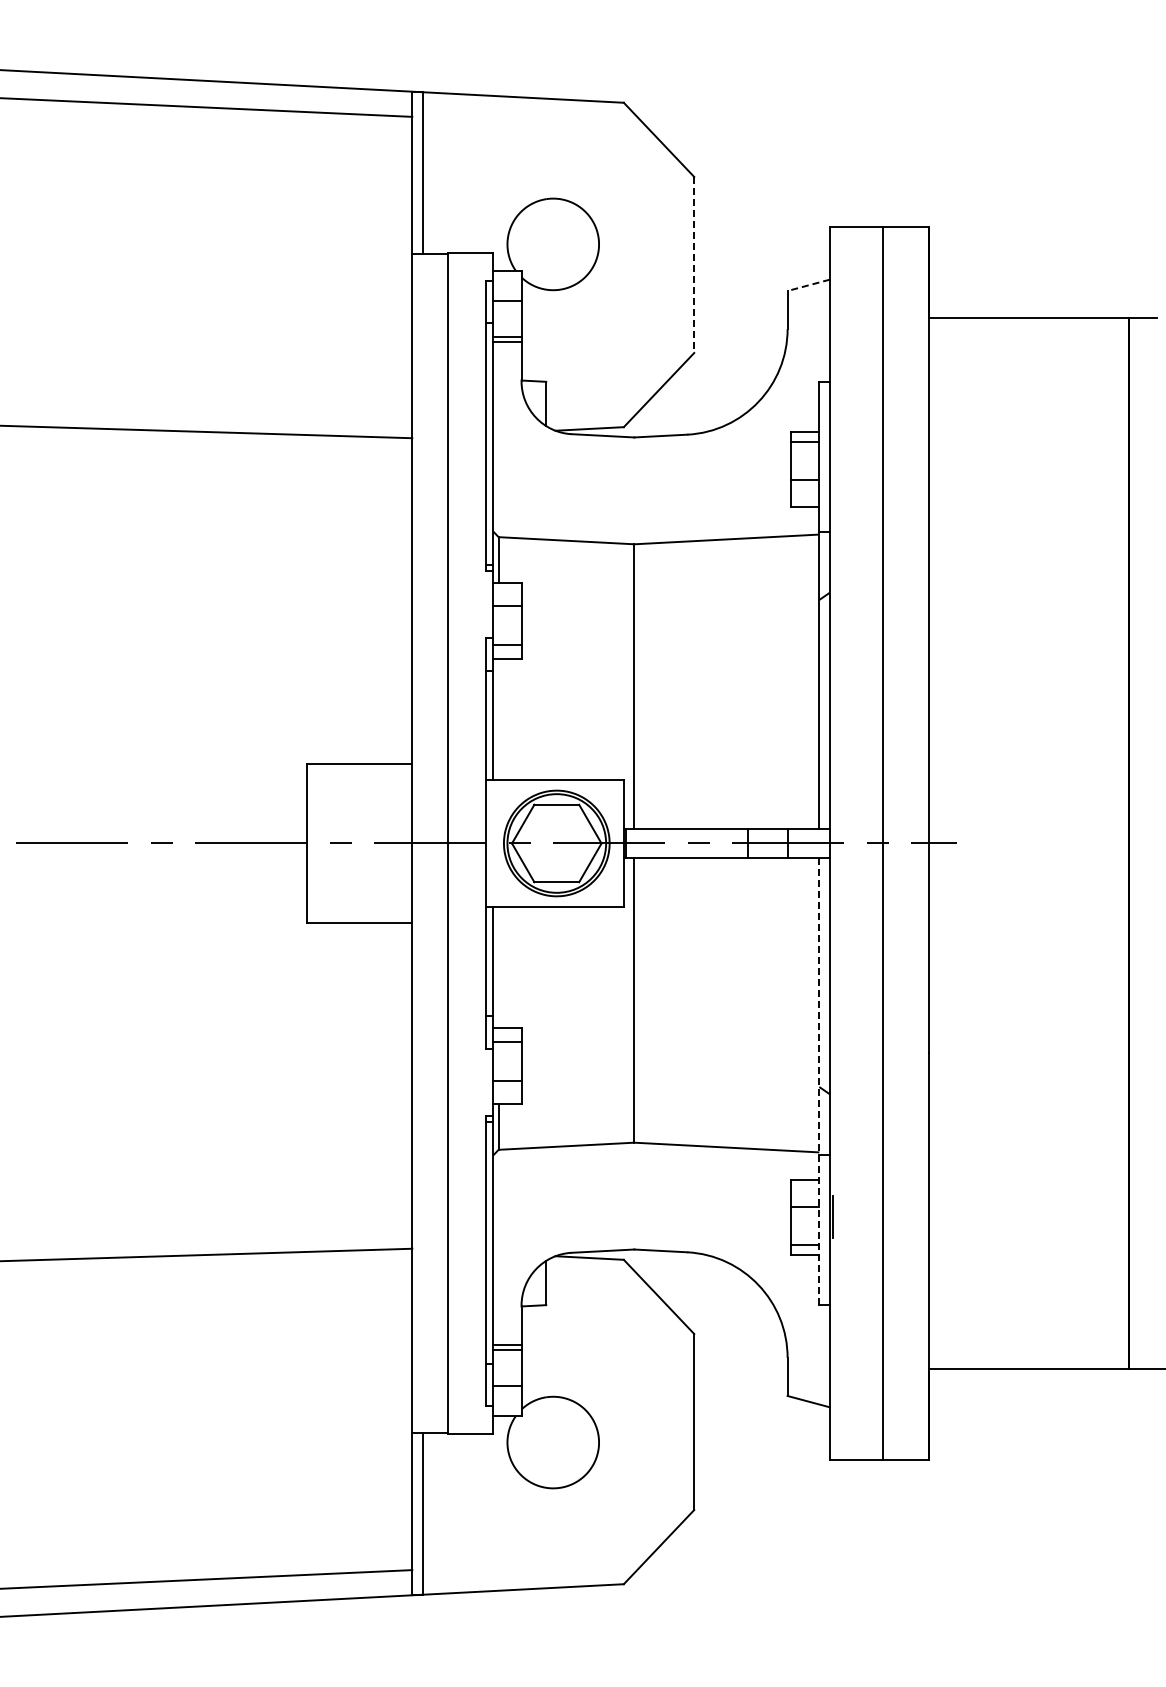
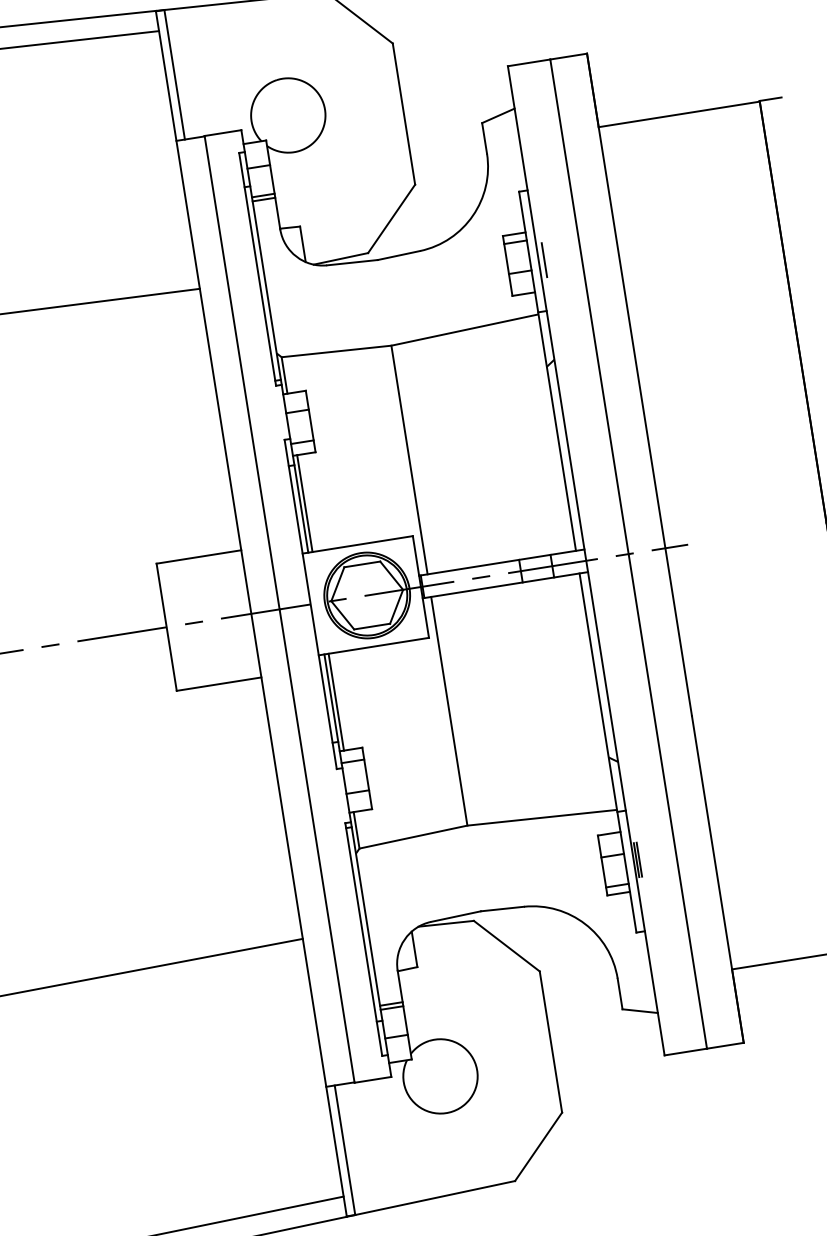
line: (694, 265) -> (404, 114), dashed -> solid
line: (808, 285) -> (498, 116), dashed -> solid
line: (836, 469) -> (544, 260), added
line: (498, 719) -> (304, 503), added
line: (498, 966) -> (336, 701), added
line: (819, 1081) -> (608, 753), dashed -> solid
line: (836, 1217) -> (639, 859), added

